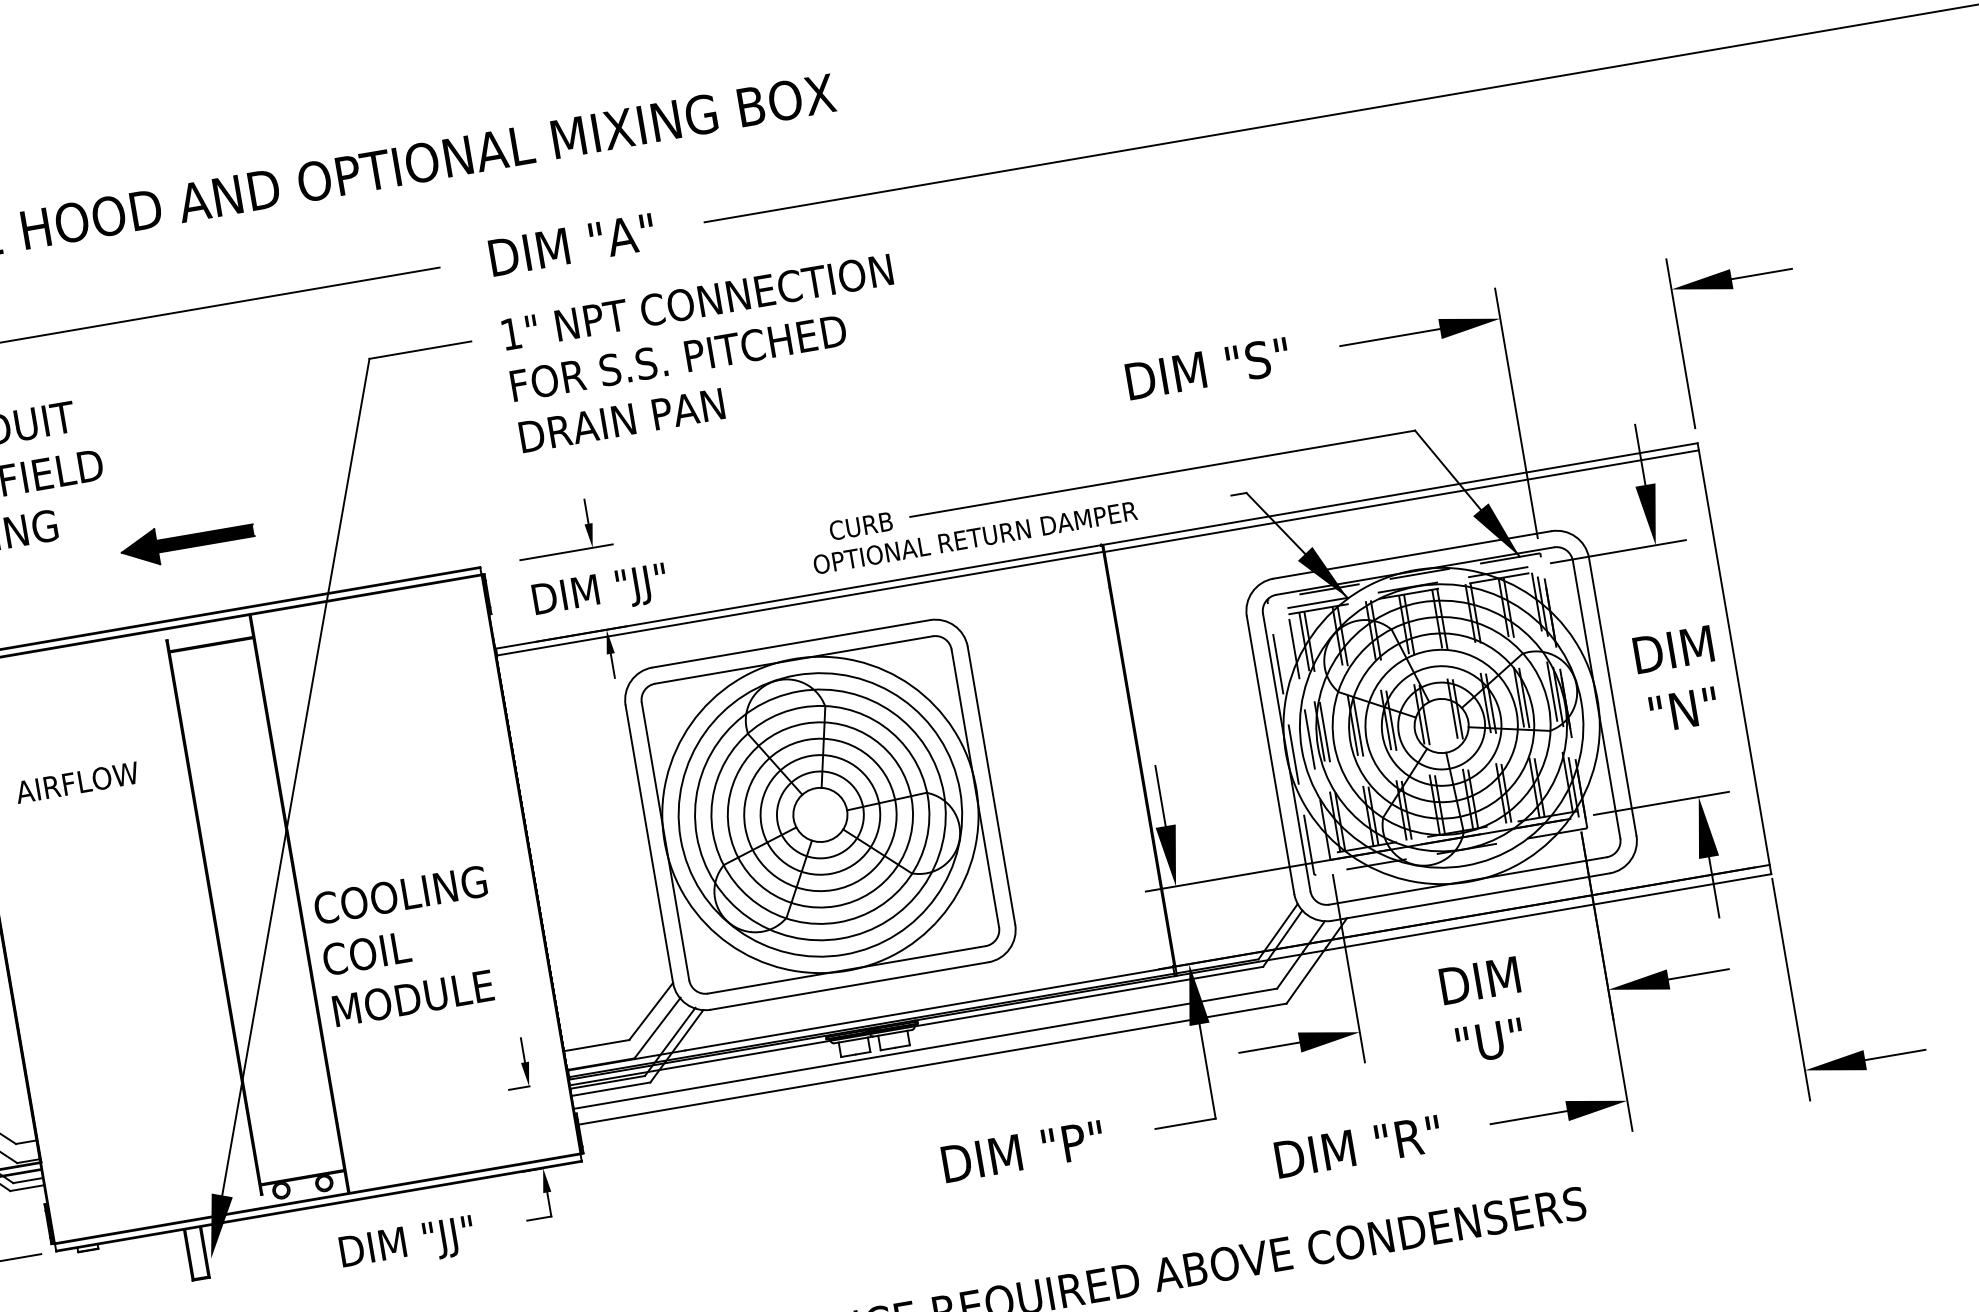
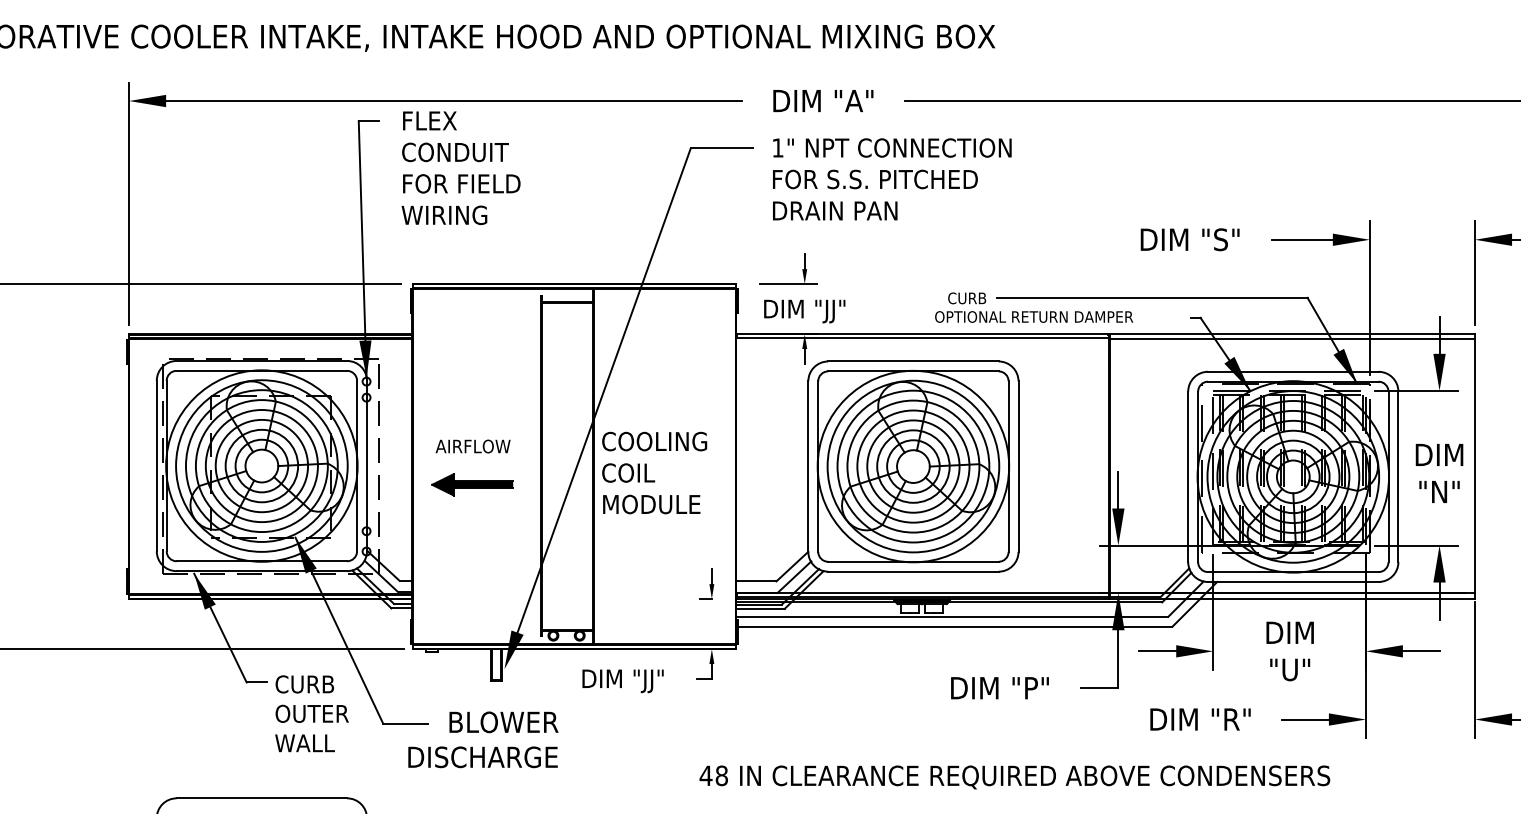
part: (187, 541) -> (472, 484), moved
text: (76, 782) -> (472, 446), moved
text: (408, 945) -> (654, 472), moved

